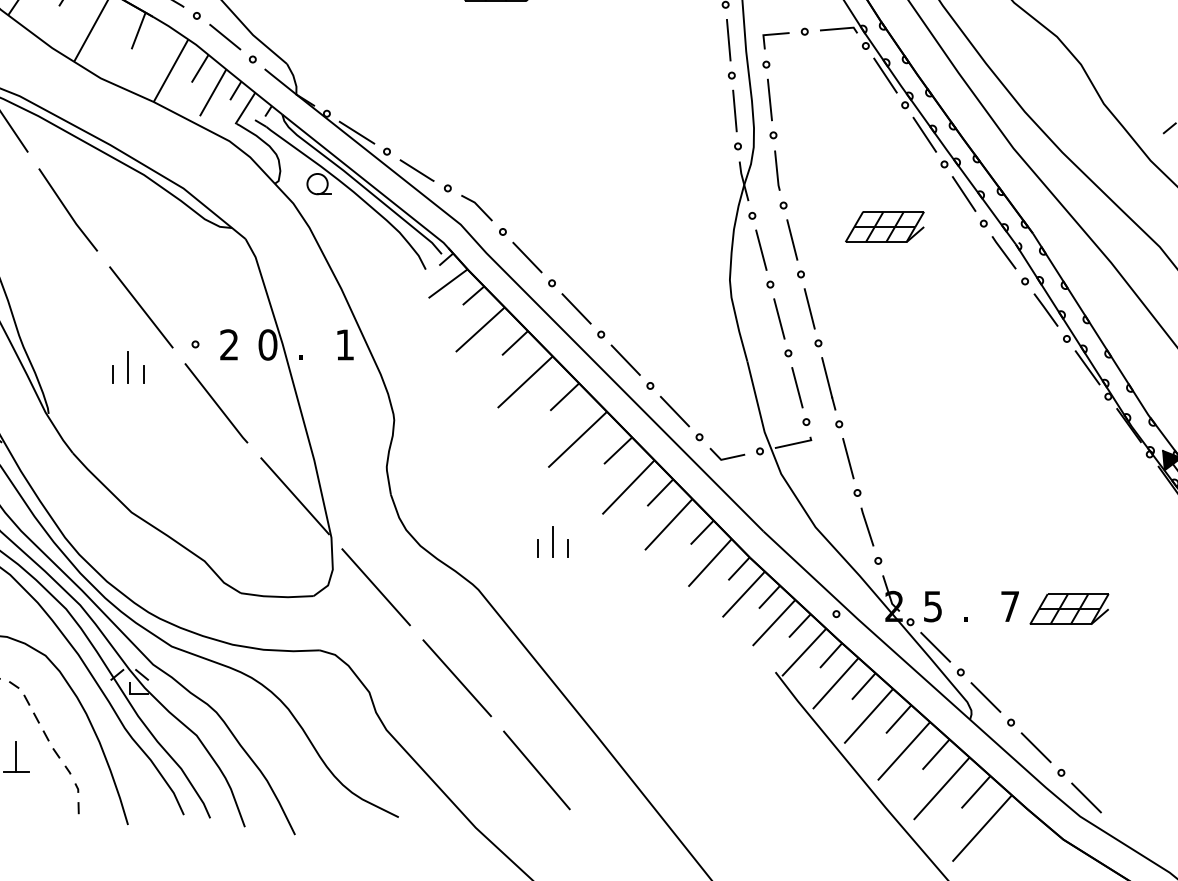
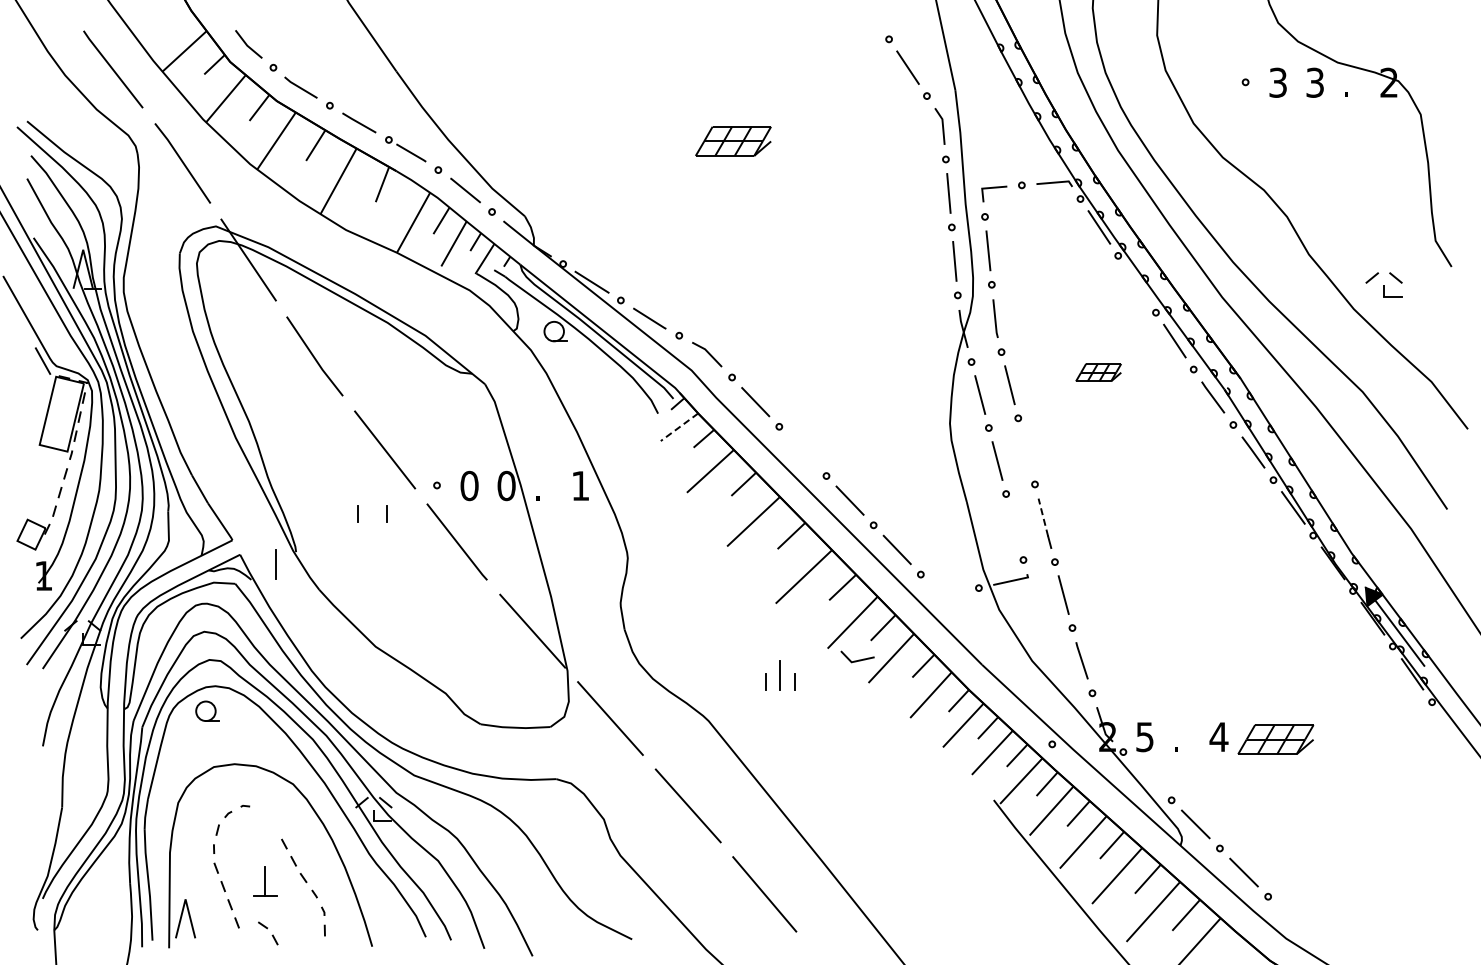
line: (924, 135) -> (1136, 284), removed
part: (884, 226) -> (1098, 372), size x0.6
line: (448, 284) -> (679, 427), solid -> dashed
line: (576, 309) -> (802, 451), removed
line: (809, 309) -> (1026, 451), removed
text: (229, 345) -> (469, 486), 2 -> 0
line: (128, 367) -> (275, 564), moved
line: (827, 377) -> (1043, 517), solid -> dashed
line: (797, 387) -> (1014, 526), removed
line: (728, 456) -> (858, 659), moved
text: (1009, 605) -> (1218, 736), 7 -> 4
line: (935, 646) -> (1147, 775), removed
part: (19, 693) -> (268, 933), moved
line: (1086, 797) -> (1292, 920), removed

